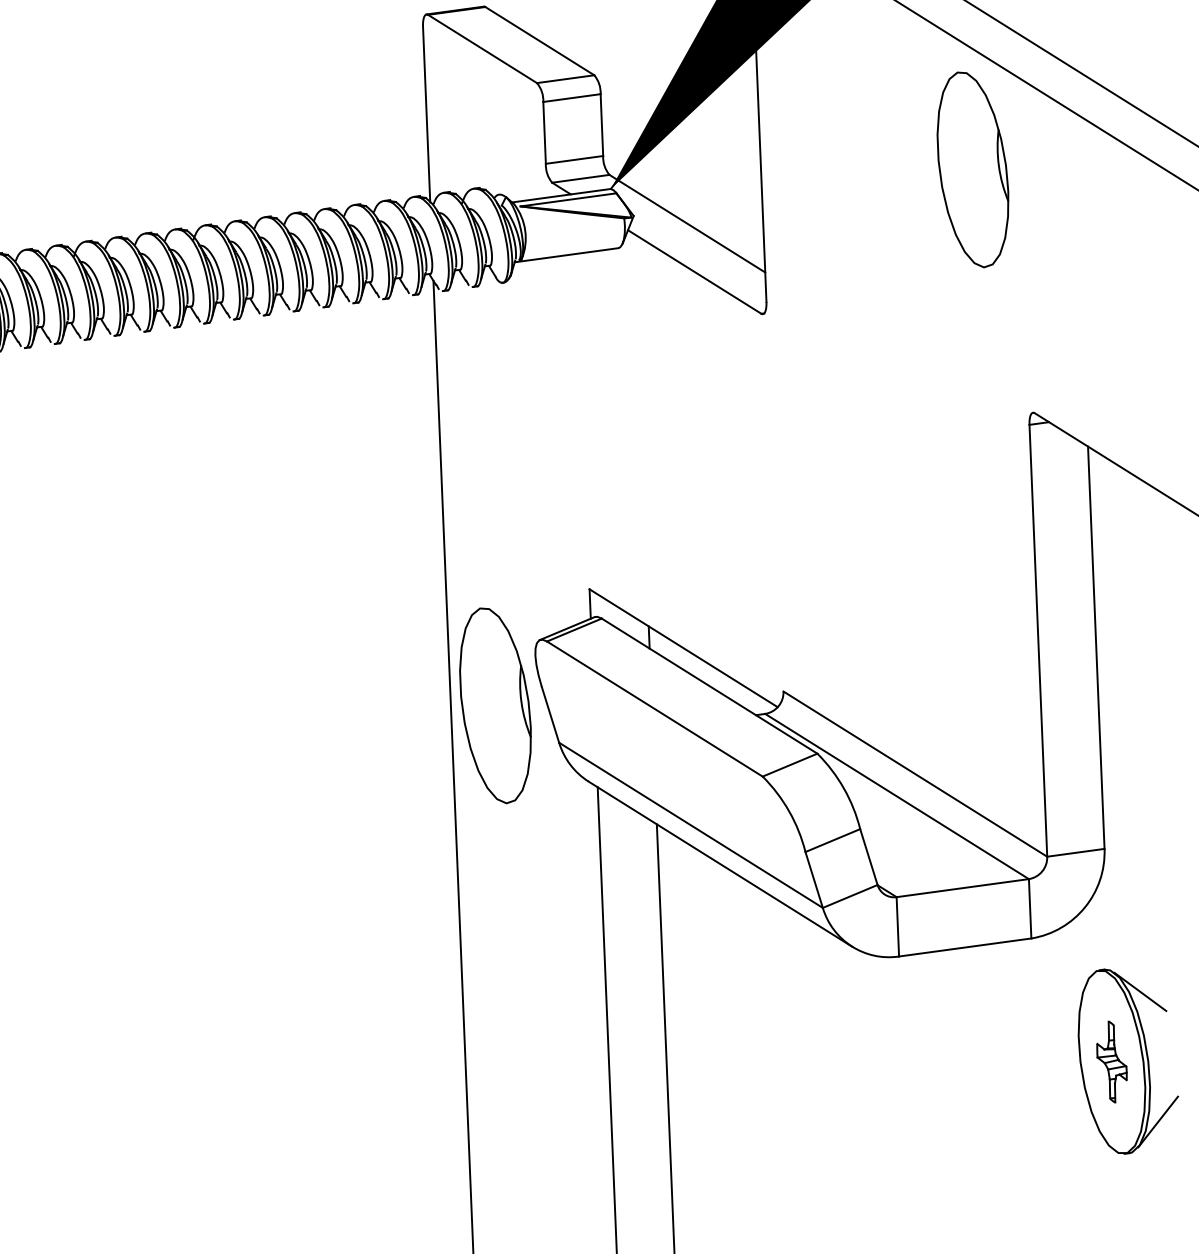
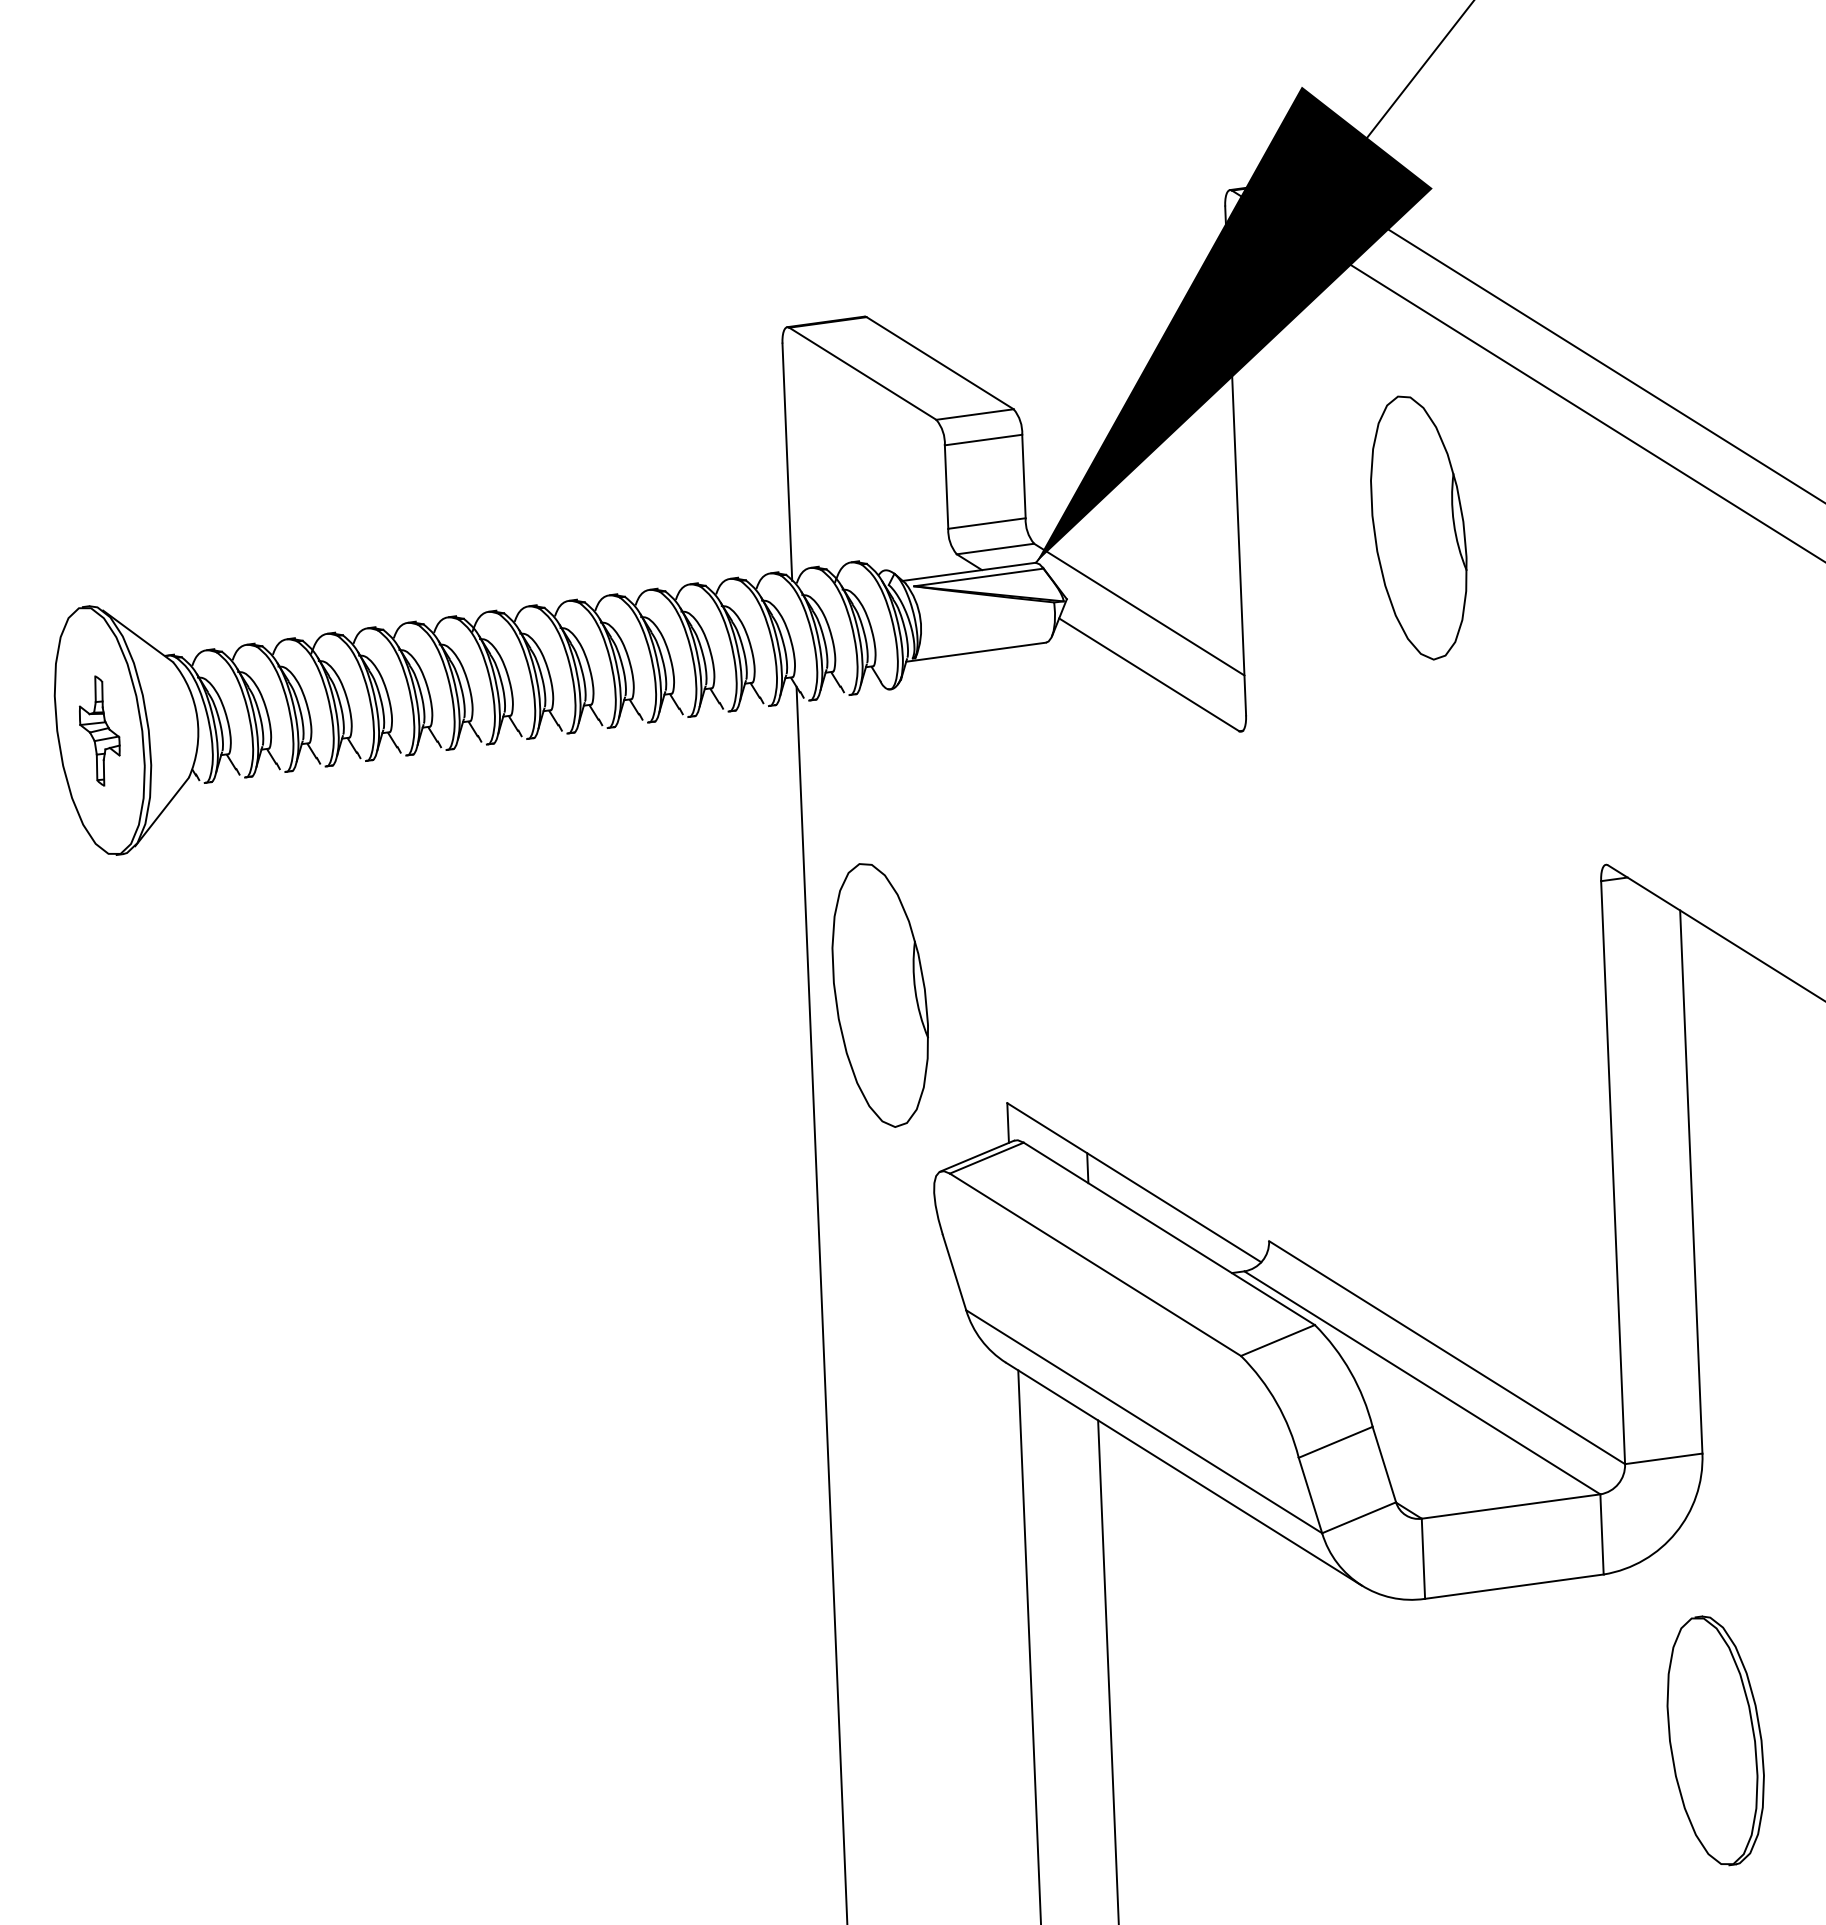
part: (972, 169) -> (1418, 527), moved
part: (494, 705) -> (879, 995), moved
line: (1140, 991) -> (1750, 1646), removed
part: (1111, 1061) -> (1712, 1740), removed
line: (1157, 1122) -> (1774, 1822), removed

